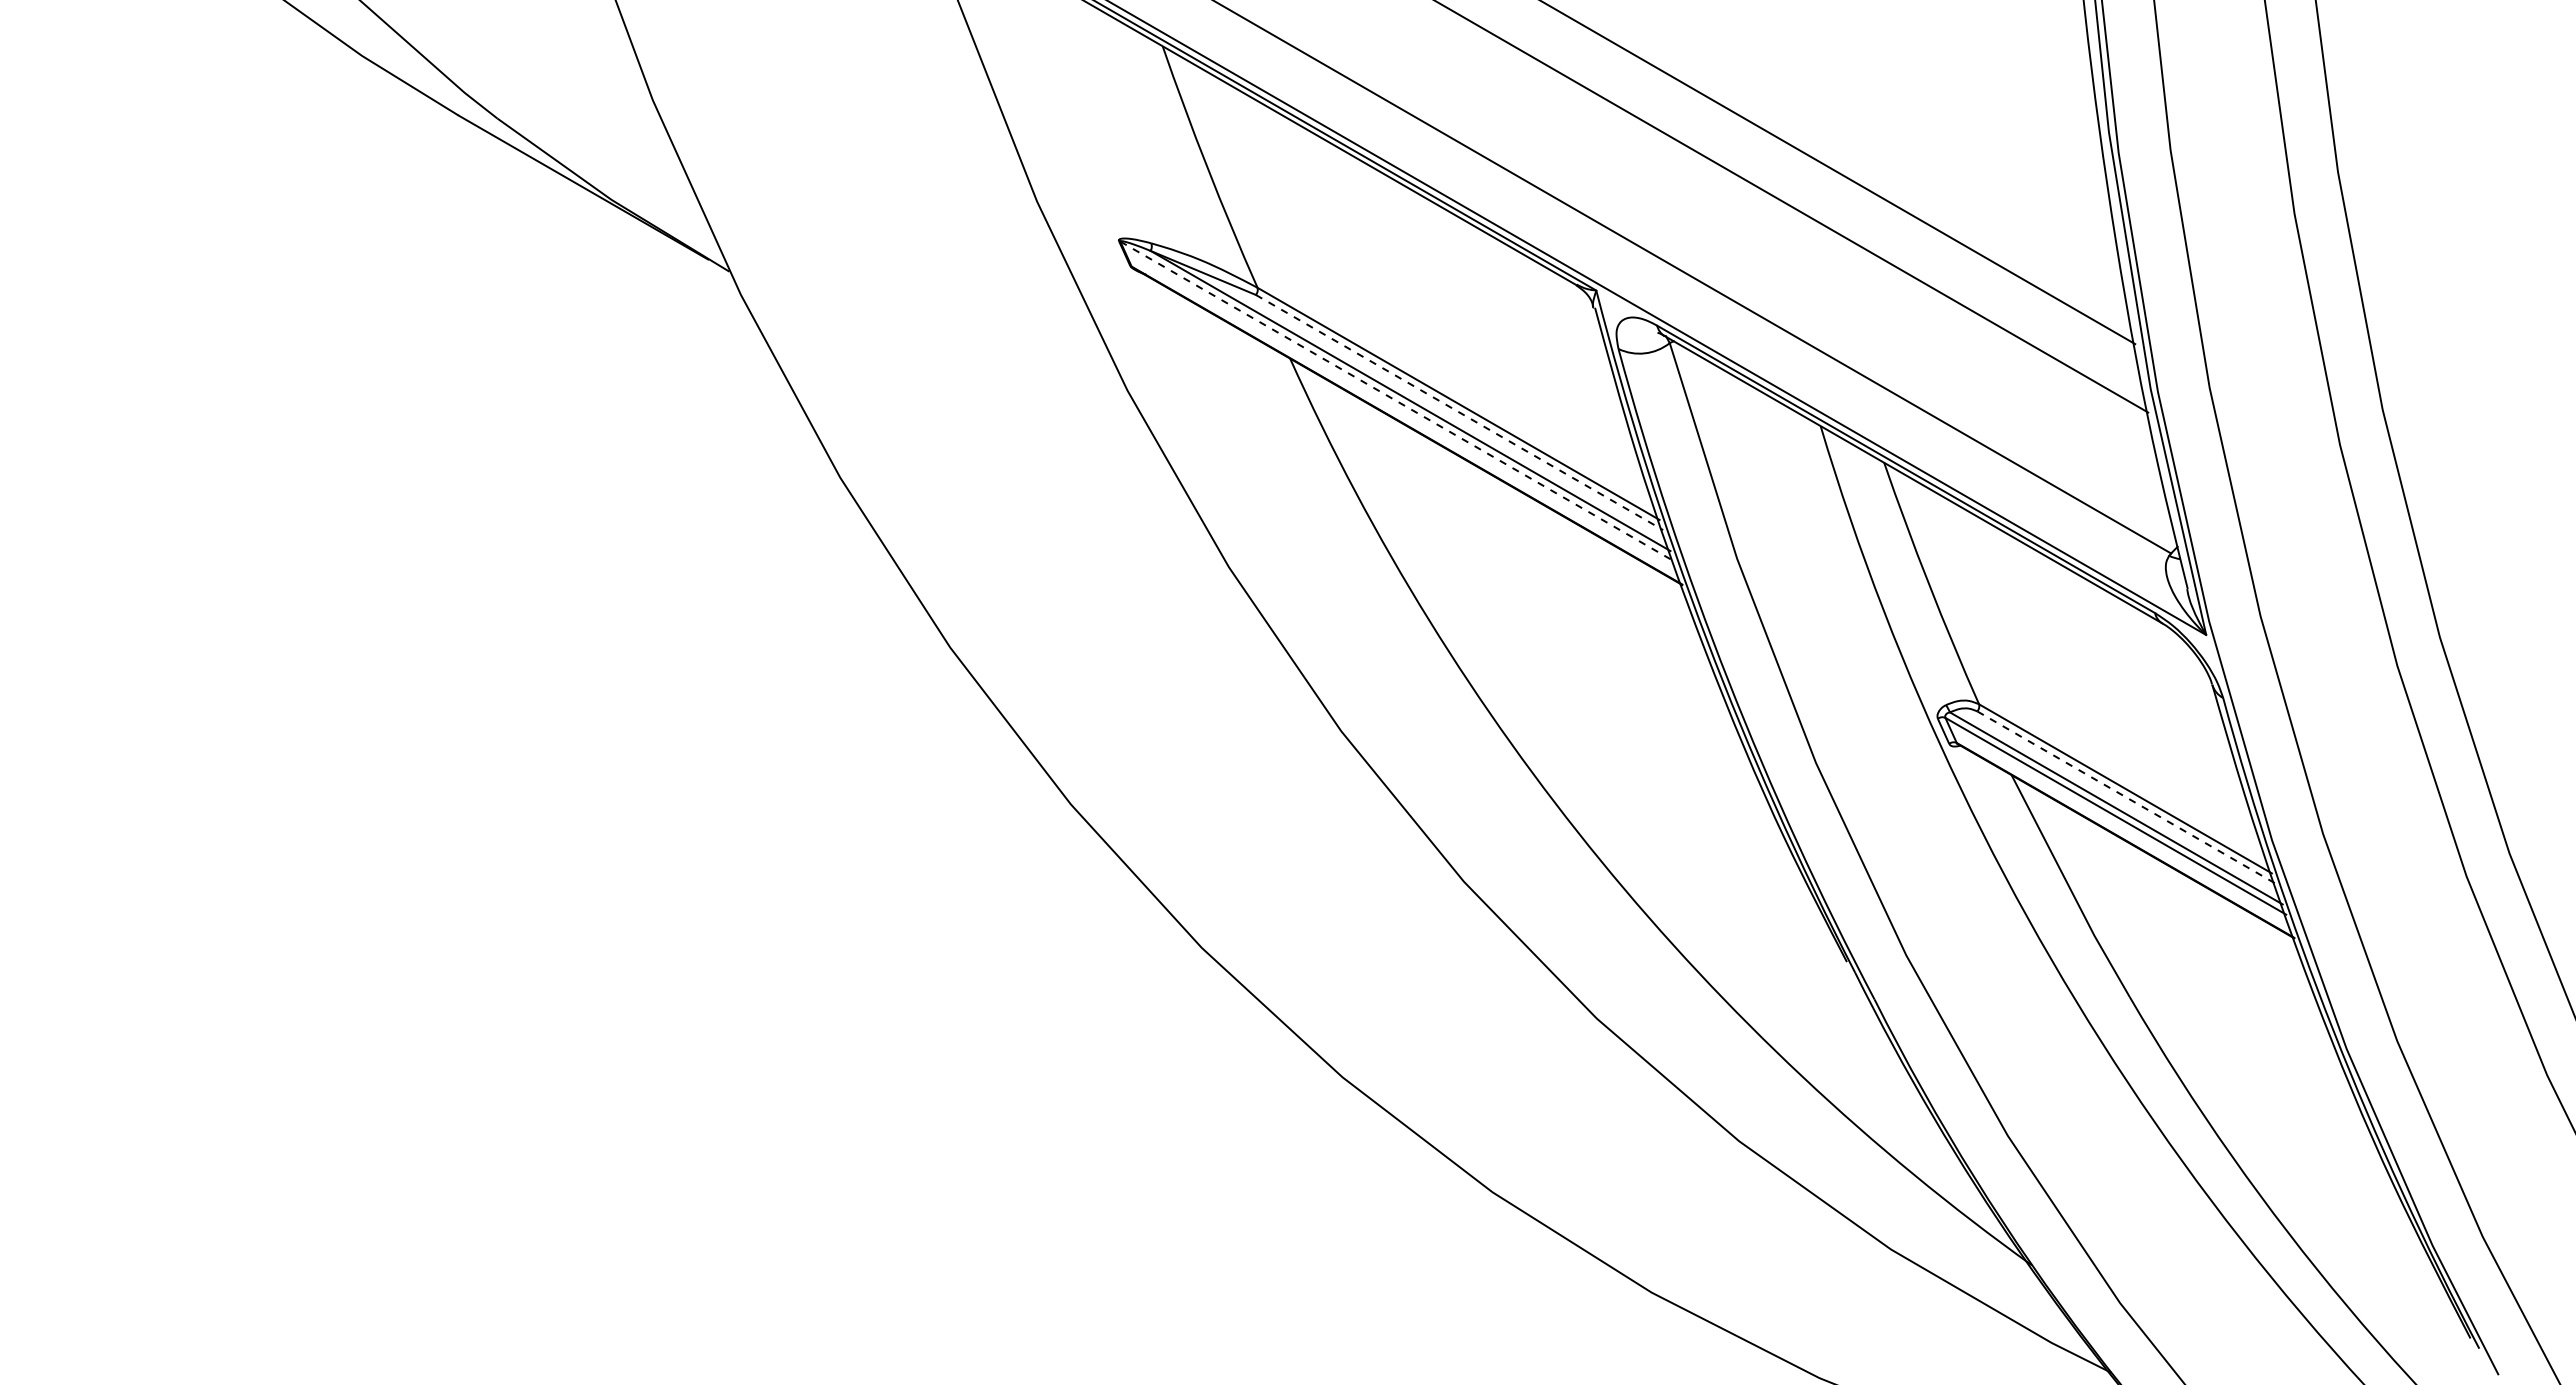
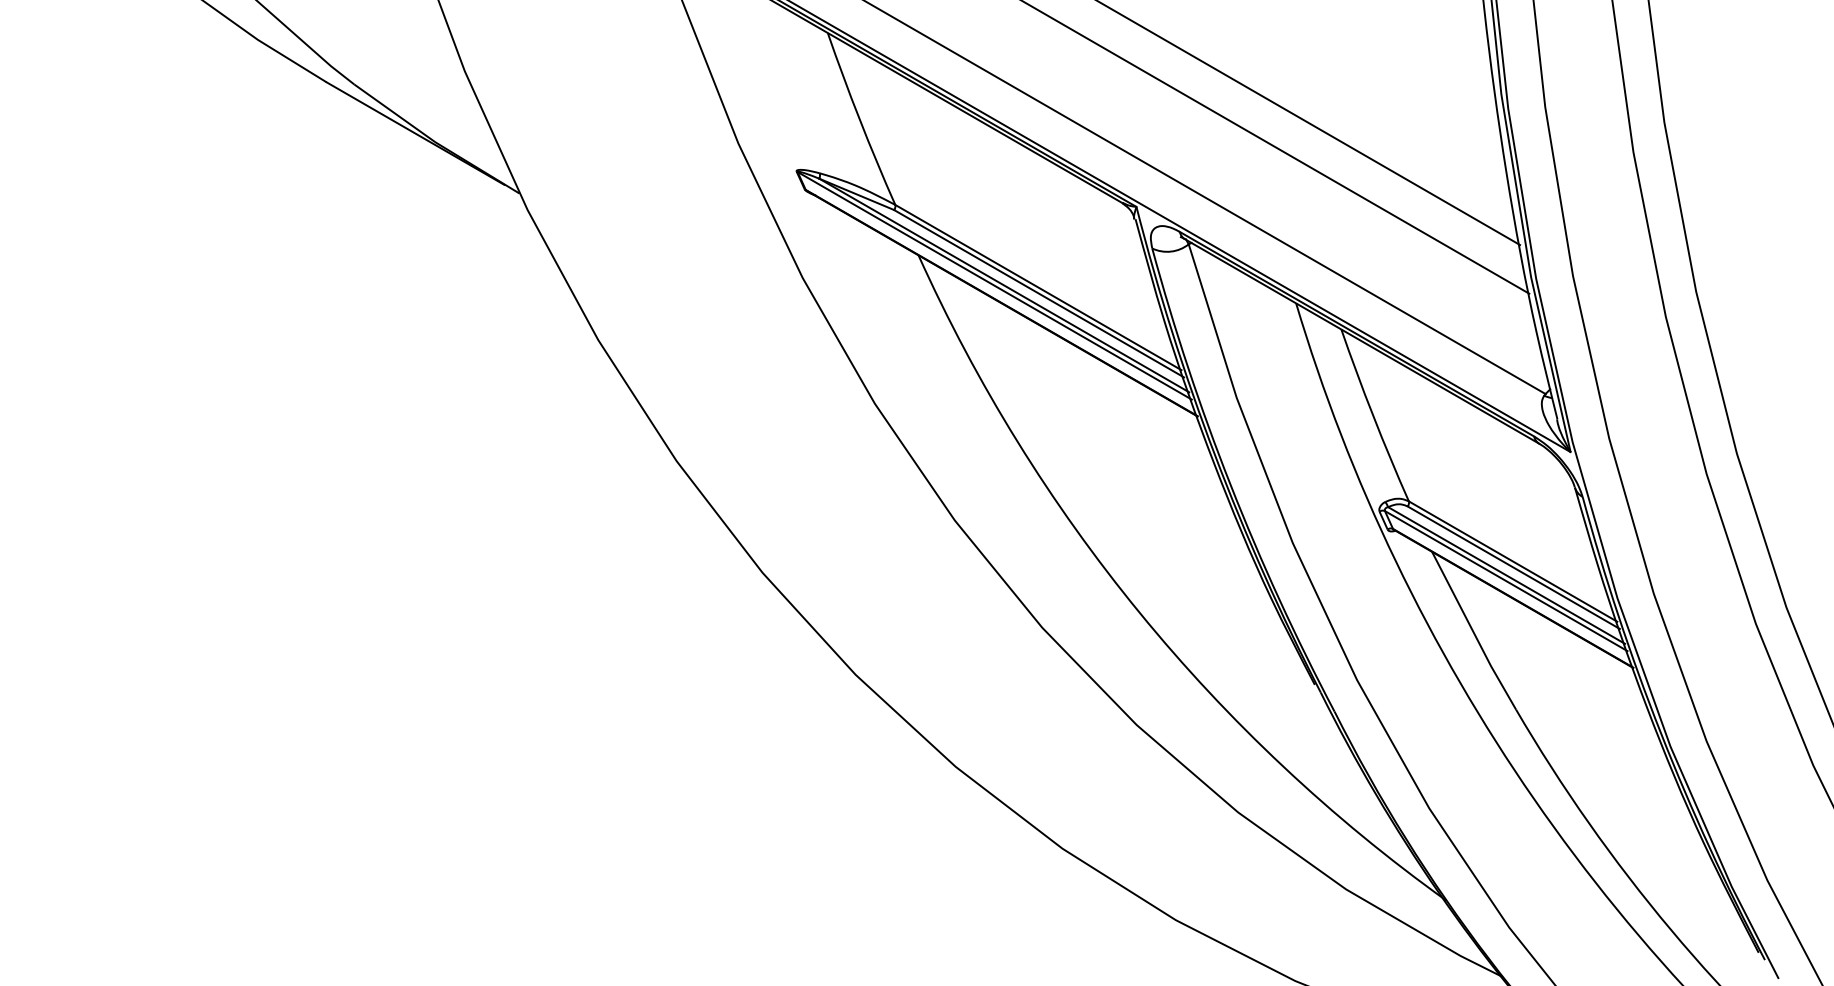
line: (1397, 401) -> (994, 285), dashed -> solid
line: (1459, 412) -> (1039, 293), dashed -> solid
line: (2126, 797) -> (1513, 567), dashed -> solid

